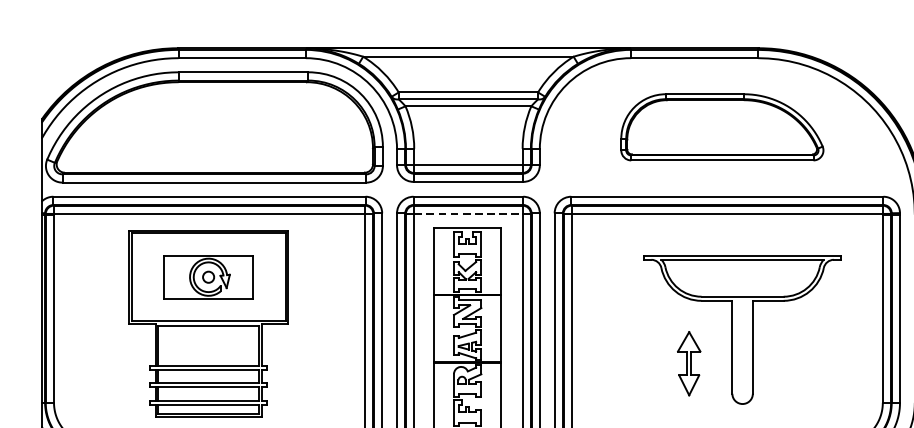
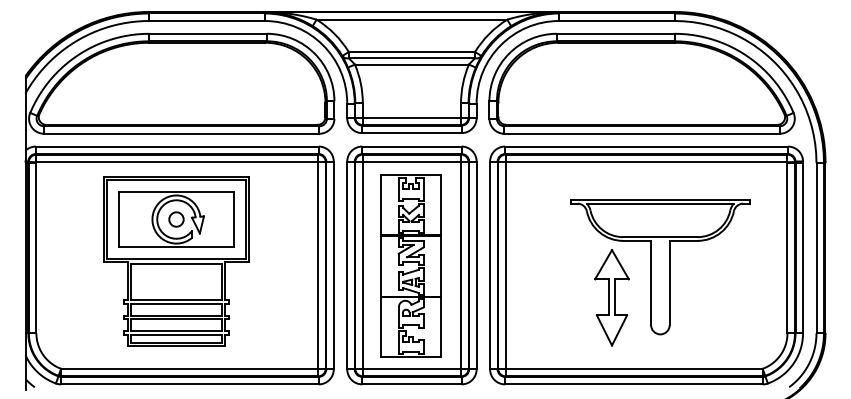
part: (721, 127) -> (641, 83), size x1.67
line: (469, 214) -> (412, 162), dashed -> solid
part: (208, 277) -> (176, 219), size x1.43
part: (688, 363) -> (611, 297), size x1.67

